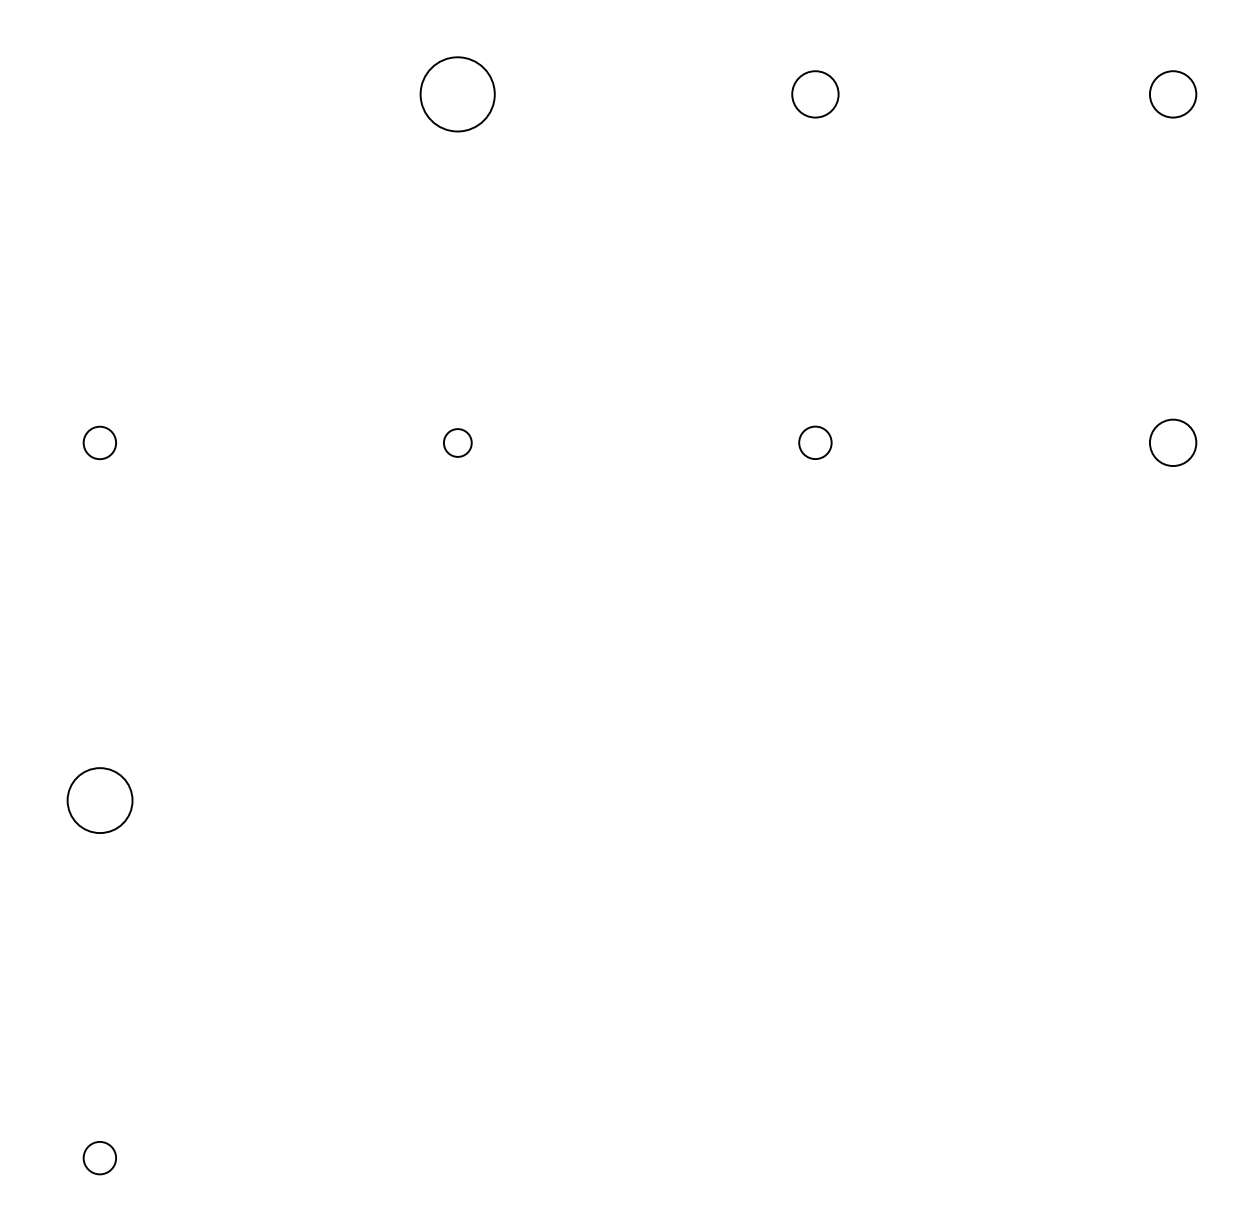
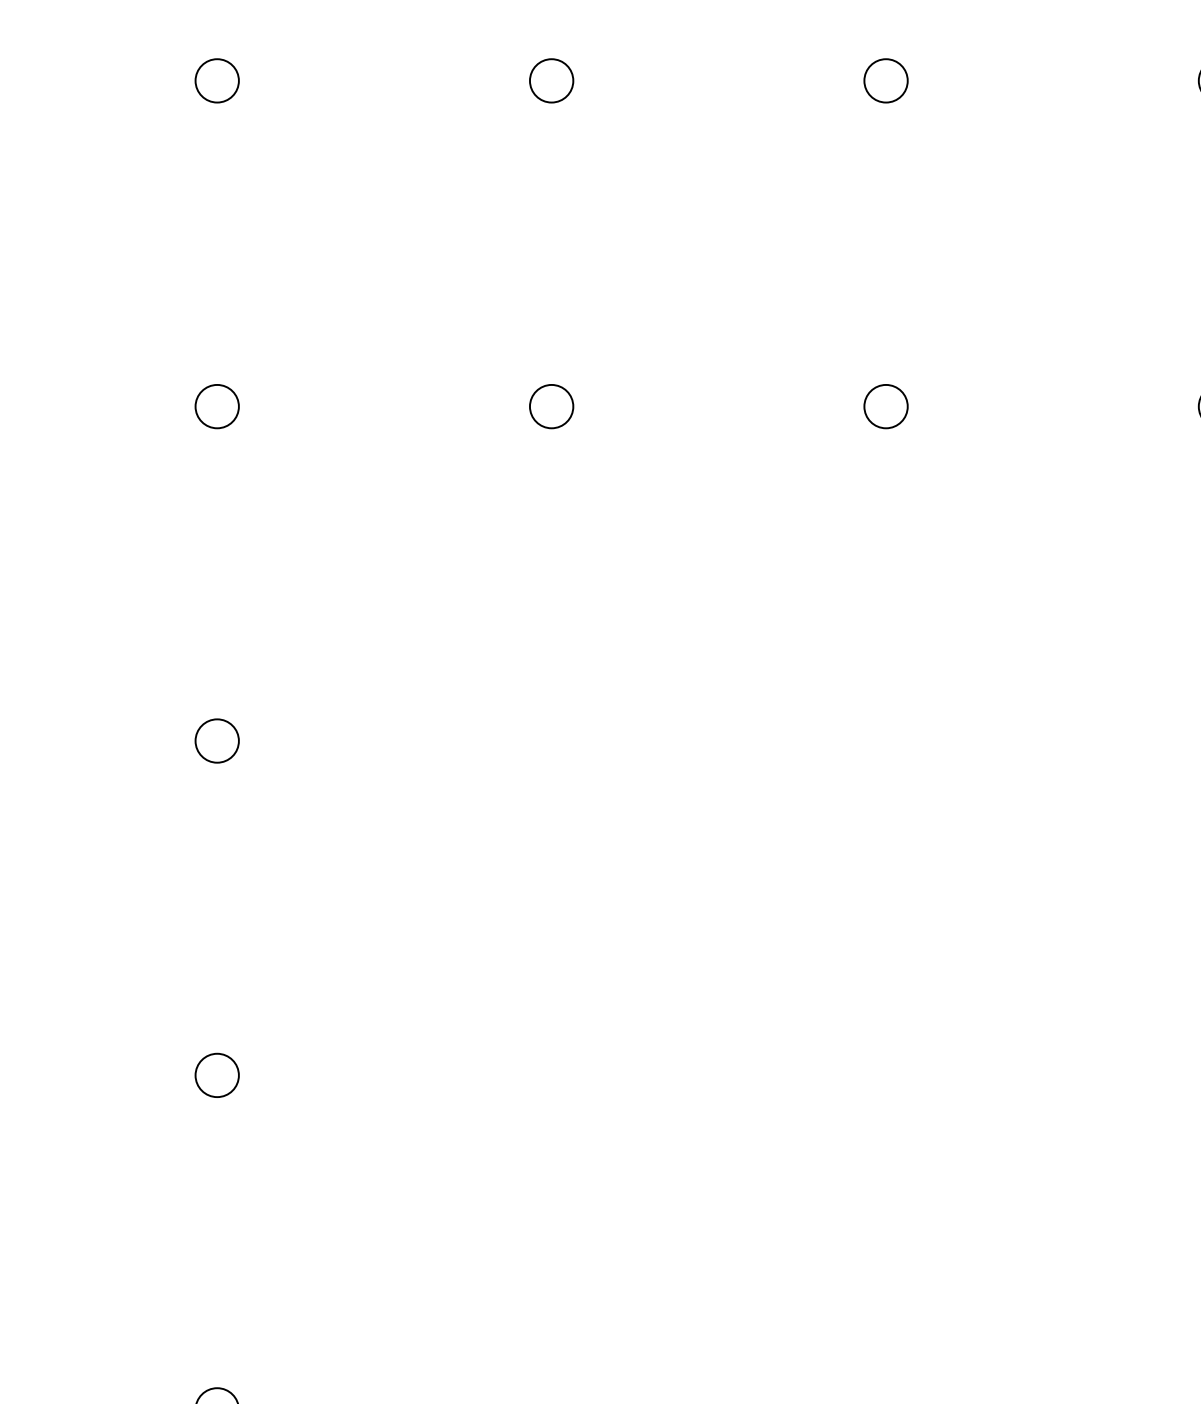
circle: (99, 93) -> (216, 80), added
circle: (457, 93) -> (551, 80), size x0.62
circle: (99, 442) -> (216, 406), size x1.43
circle: (457, 442) -> (551, 406), size x1.67
circle: (814, 442) -> (885, 406), size x1.43
circle: (99, 799) -> (216, 740), size x0.71
circle: (99, 1157) -> (216, 1074), size x1.43

